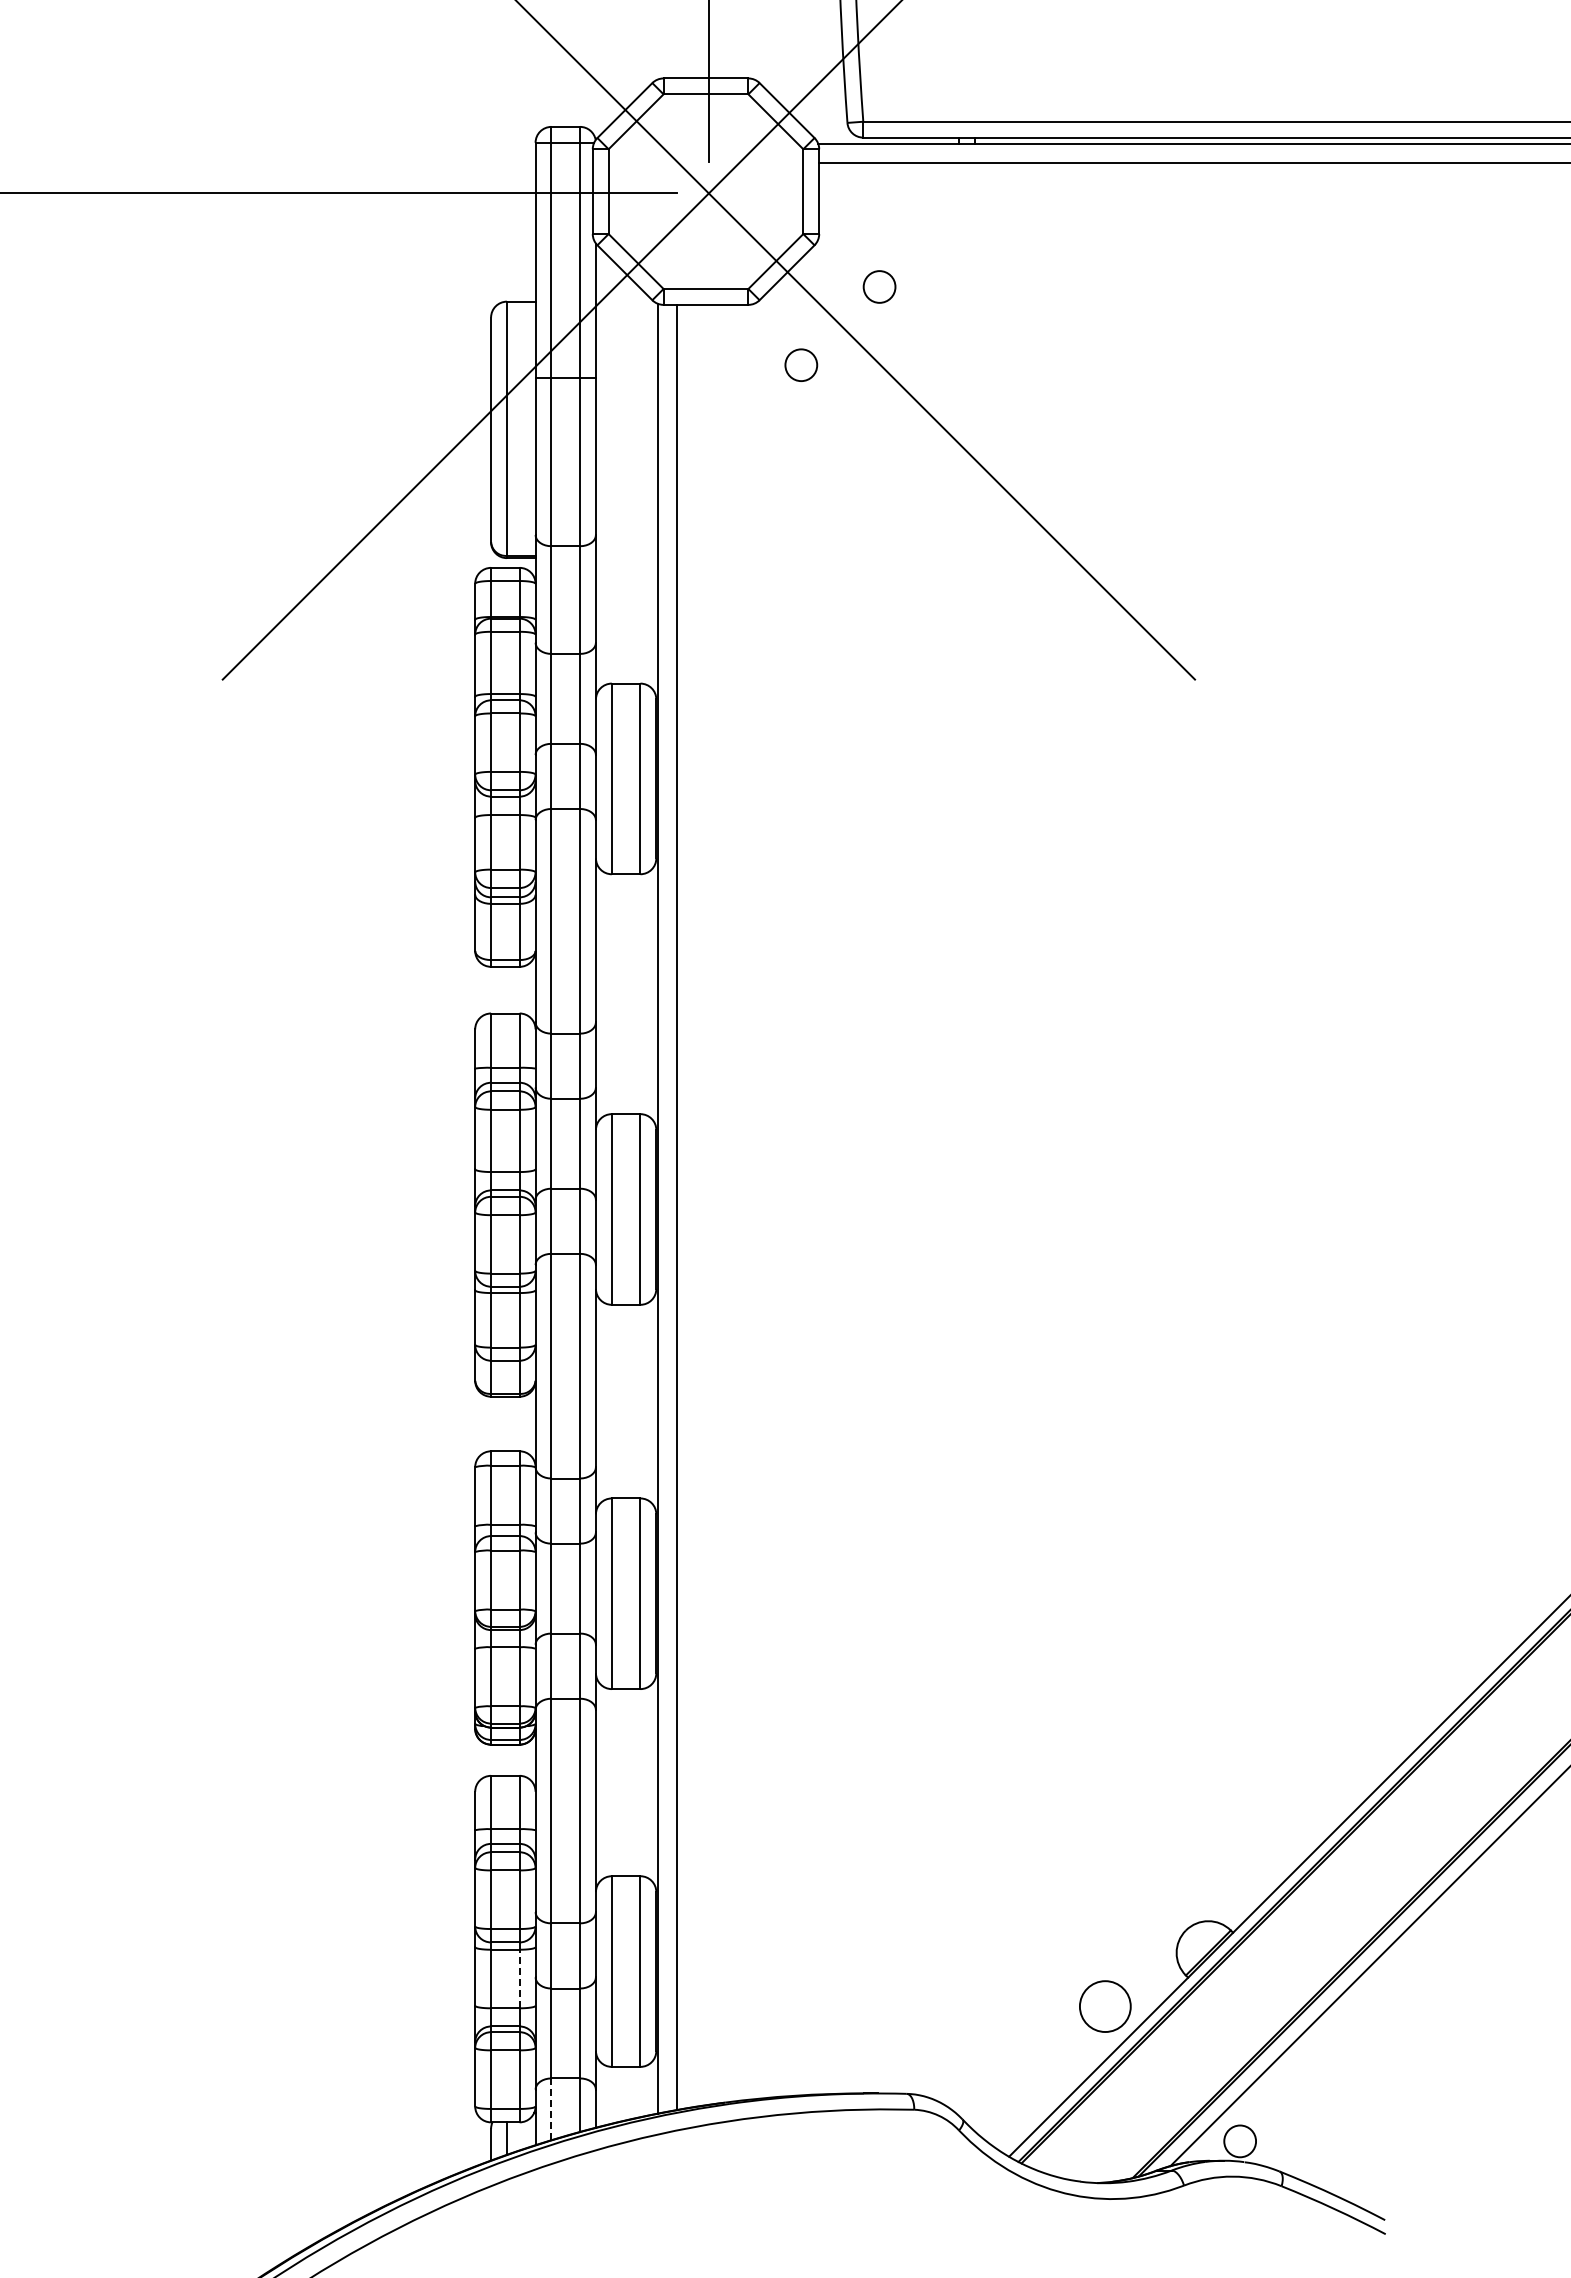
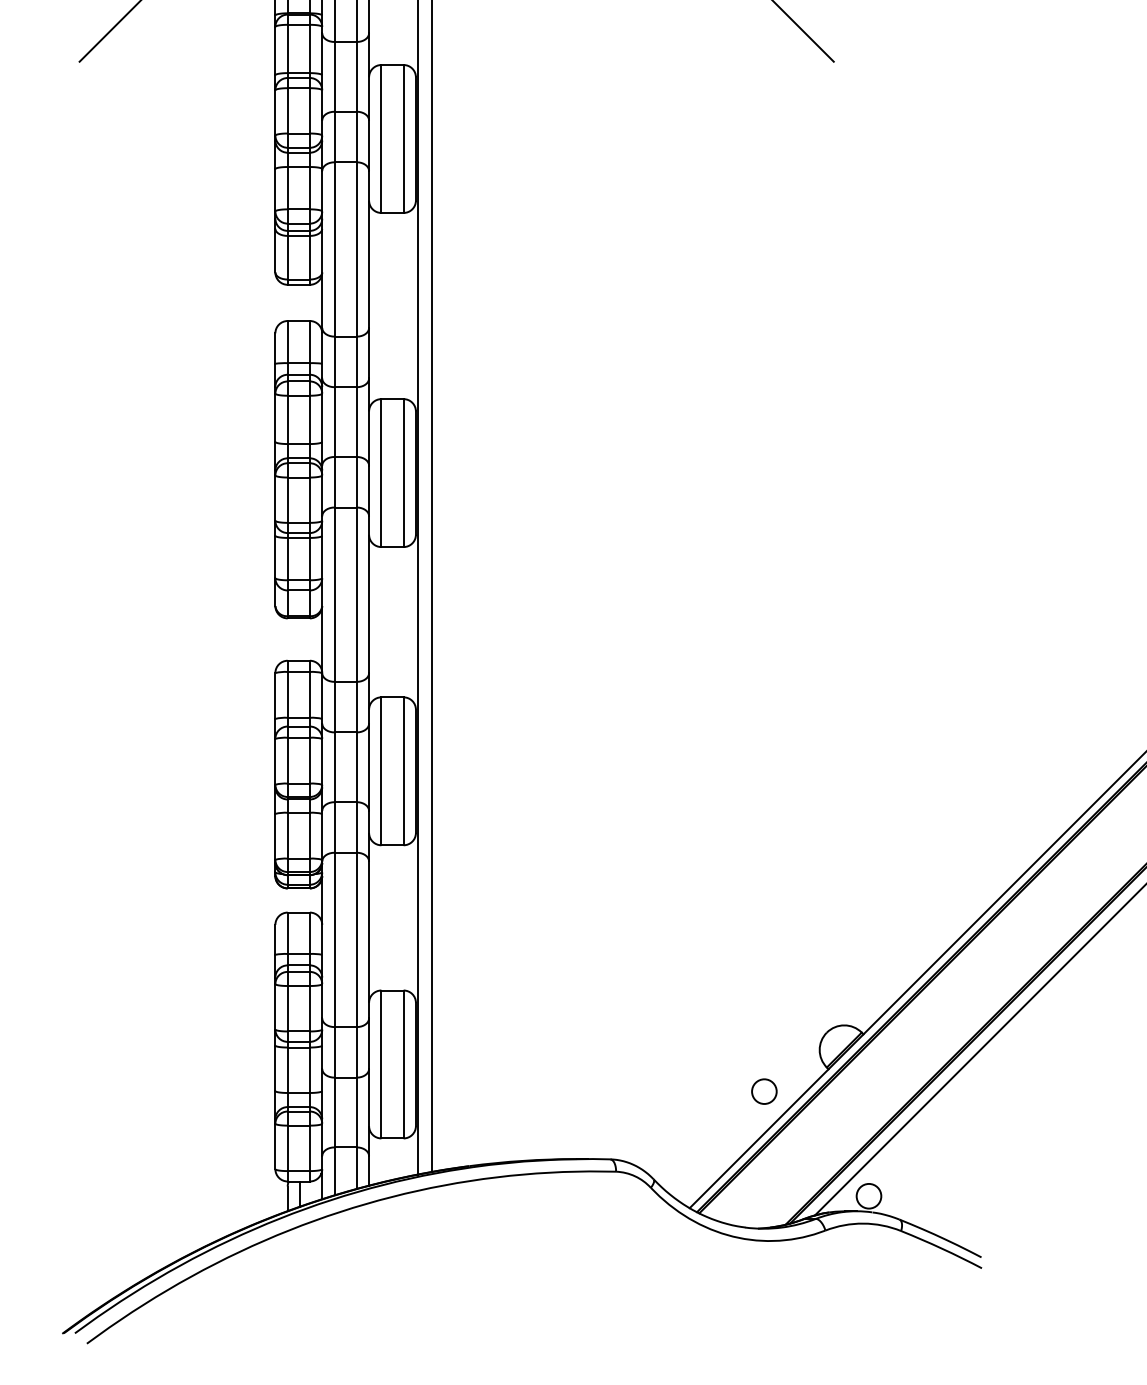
line: (519, 1978) -> (309, 1069), dashed -> solid
circle: (1105, 2006) -> (764, 1091), size x0.62
line: (551, 2109) -> (334, 1171), dashed -> solid

